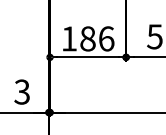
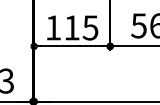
text: (97, 38) -> (81, 27), 186 -> 115

